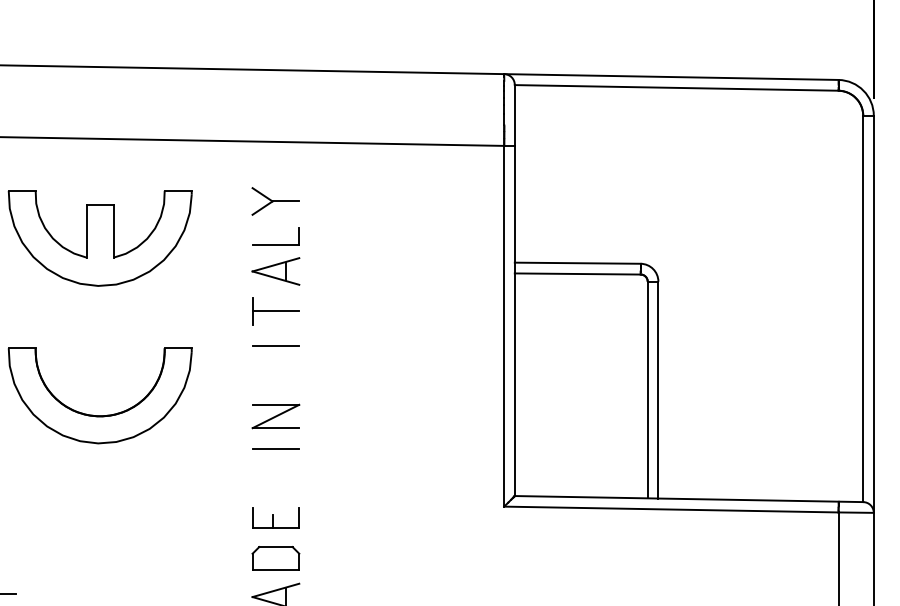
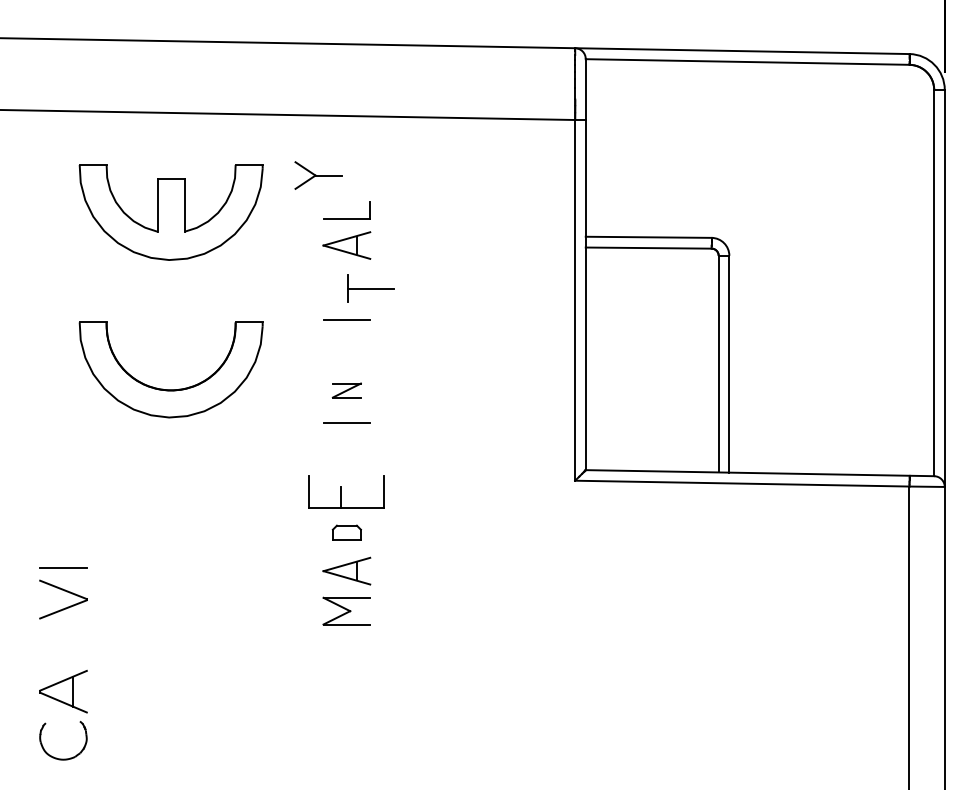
part: (275, 201) -> (318, 175), moved
part: (275, 311) -> (370, 288), moved
part: (275, 416) -> (346, 390), size x0.6
part: (275, 517) -> (346, 491), size x1.6
part: (275, 558) -> (346, 532), size x0.6

